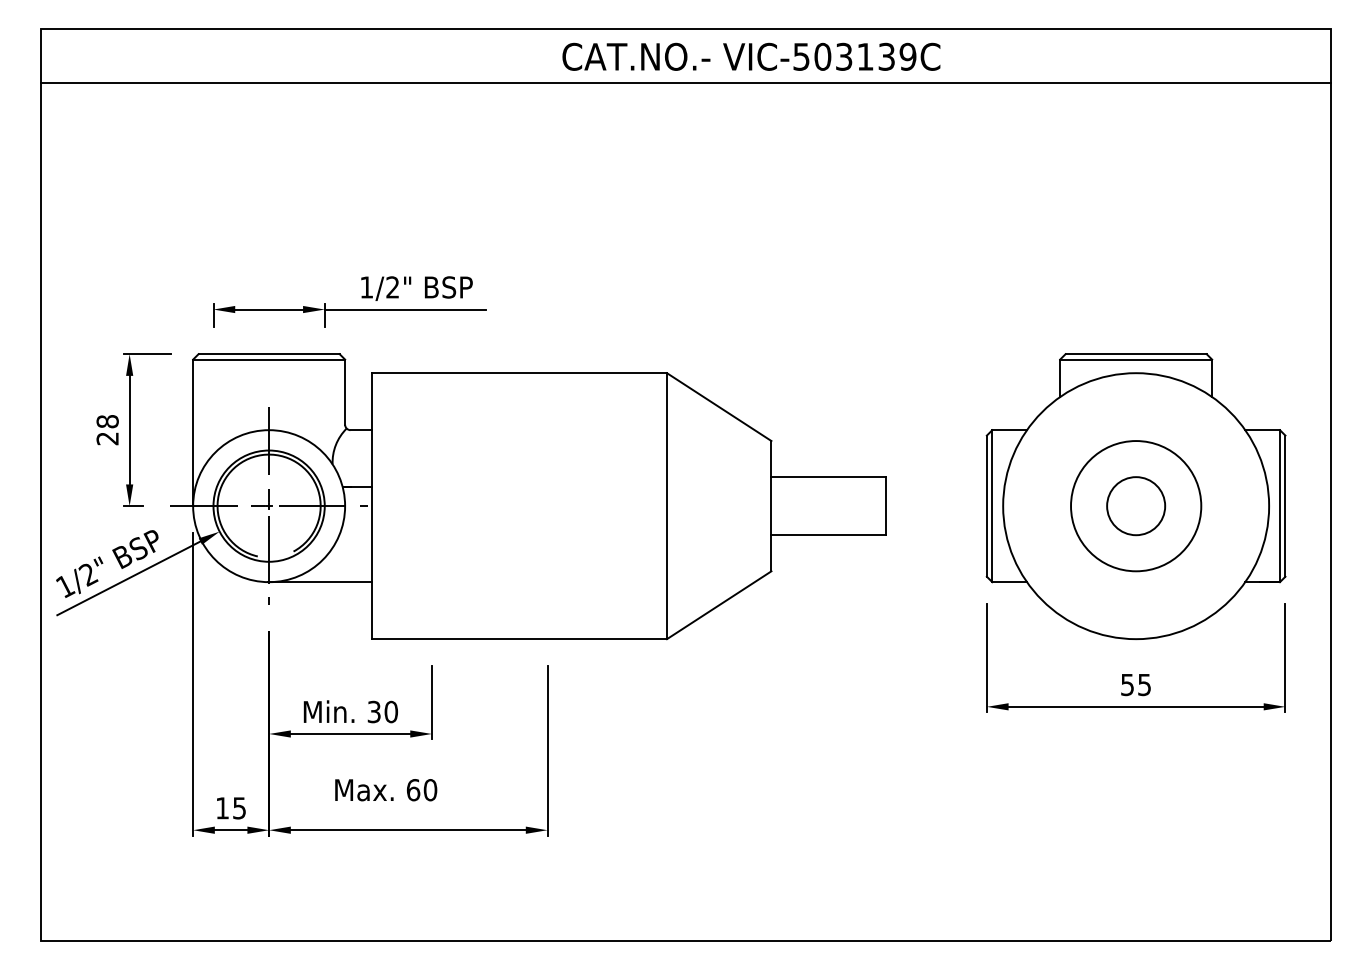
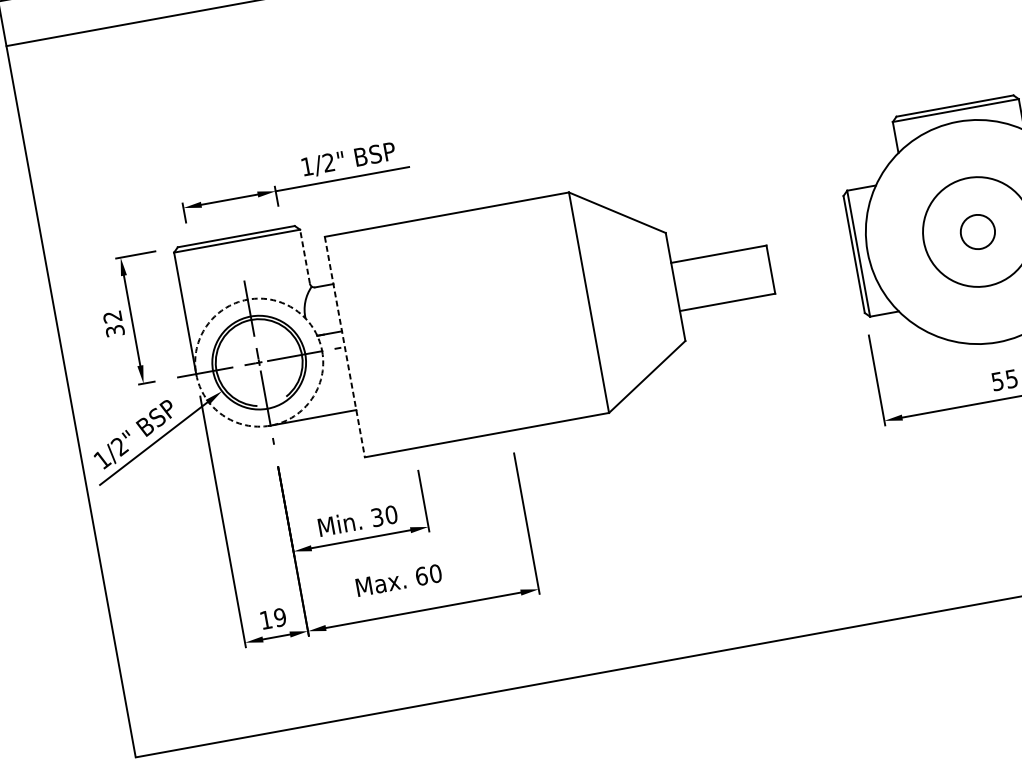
line: (345, 392) -> (305, 256), solid -> dashed
text: (107, 430) -> (113, 324), 28 -> 32
circle: (269, 506) -> (259, 362), solid -> dashed
line: (372, 506) -> (344, 347), solid -> dashed
circle: (1136, 506) -> (978, 232), size x0.7
text: (239, 808) -> (280, 617), 15 -> 19

